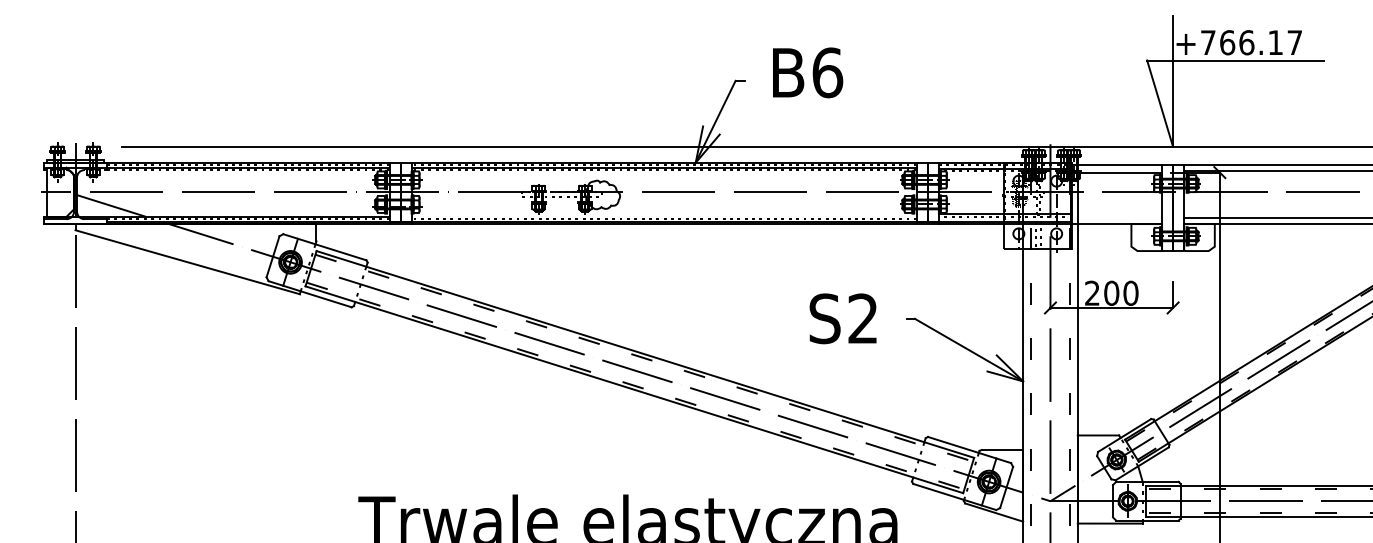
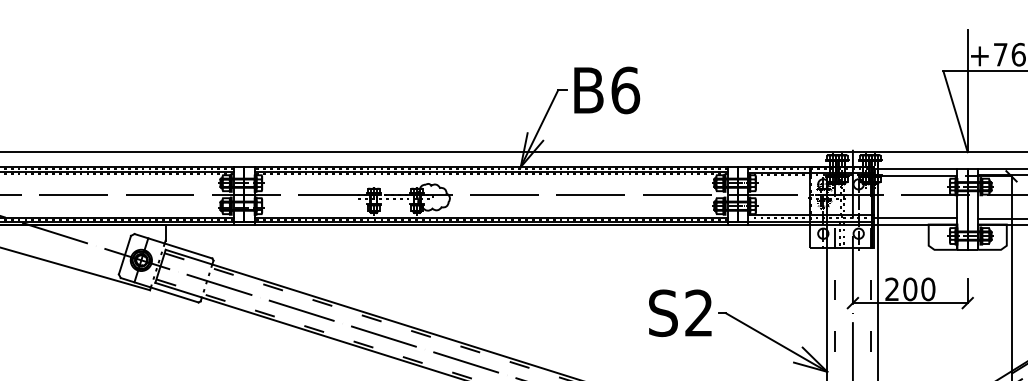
text: (808, 72) -> (607, 90), moved
line: (663, 216) -> (490, 217), added
line: (1117, 216) -> (915, 217), added
text: (842, 318) -> (679, 312), moved

